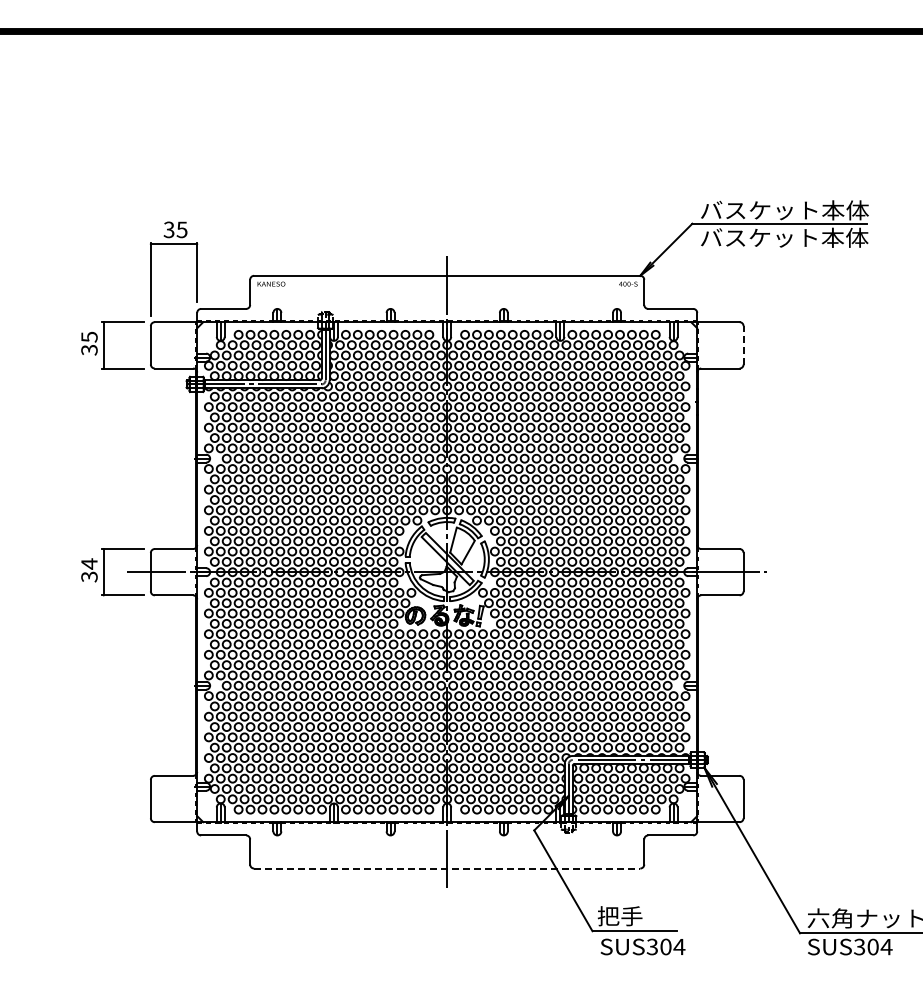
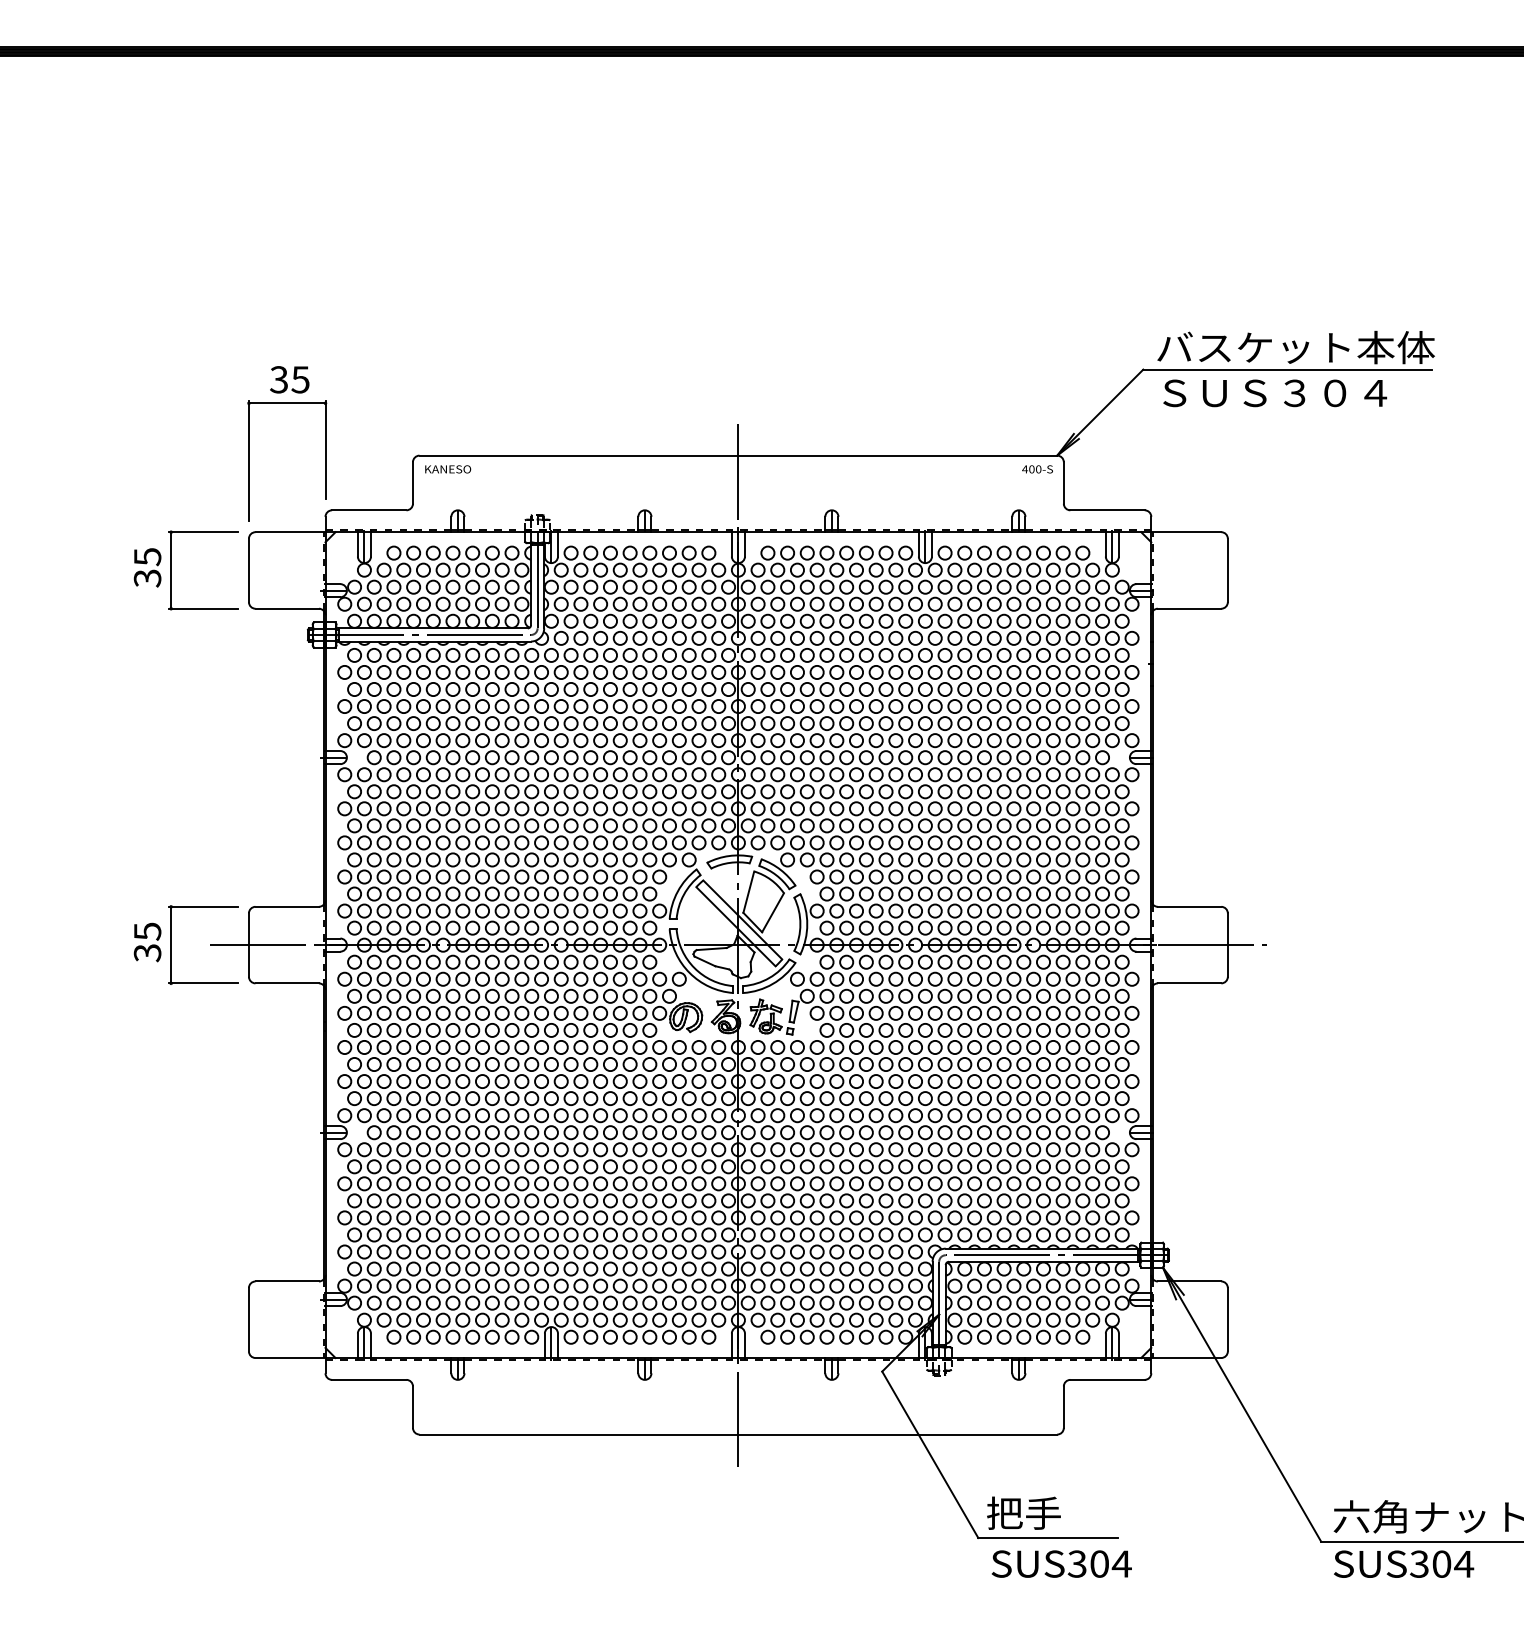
text: (784, 237) -> (1295, 392), バスケット本体 -> ＳＵＳ３０４
line: (743, 344) -> (1227, 569), dashed -> solid
text: (89, 563) -> (147, 930), 34 -> 35
line: (447, 868) -> (738, 1434), dashed -> solid

